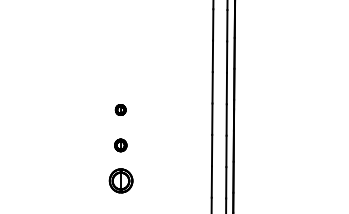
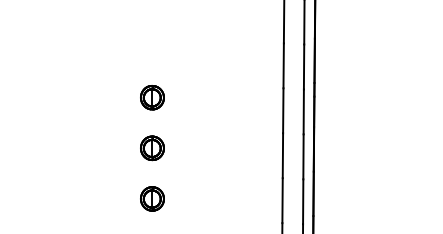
part: (120, 109) -> (151, 96), size x1.67
part: (120, 145) -> (151, 148), size x1.43
part: (120, 180) -> (151, 198), size x0.71

